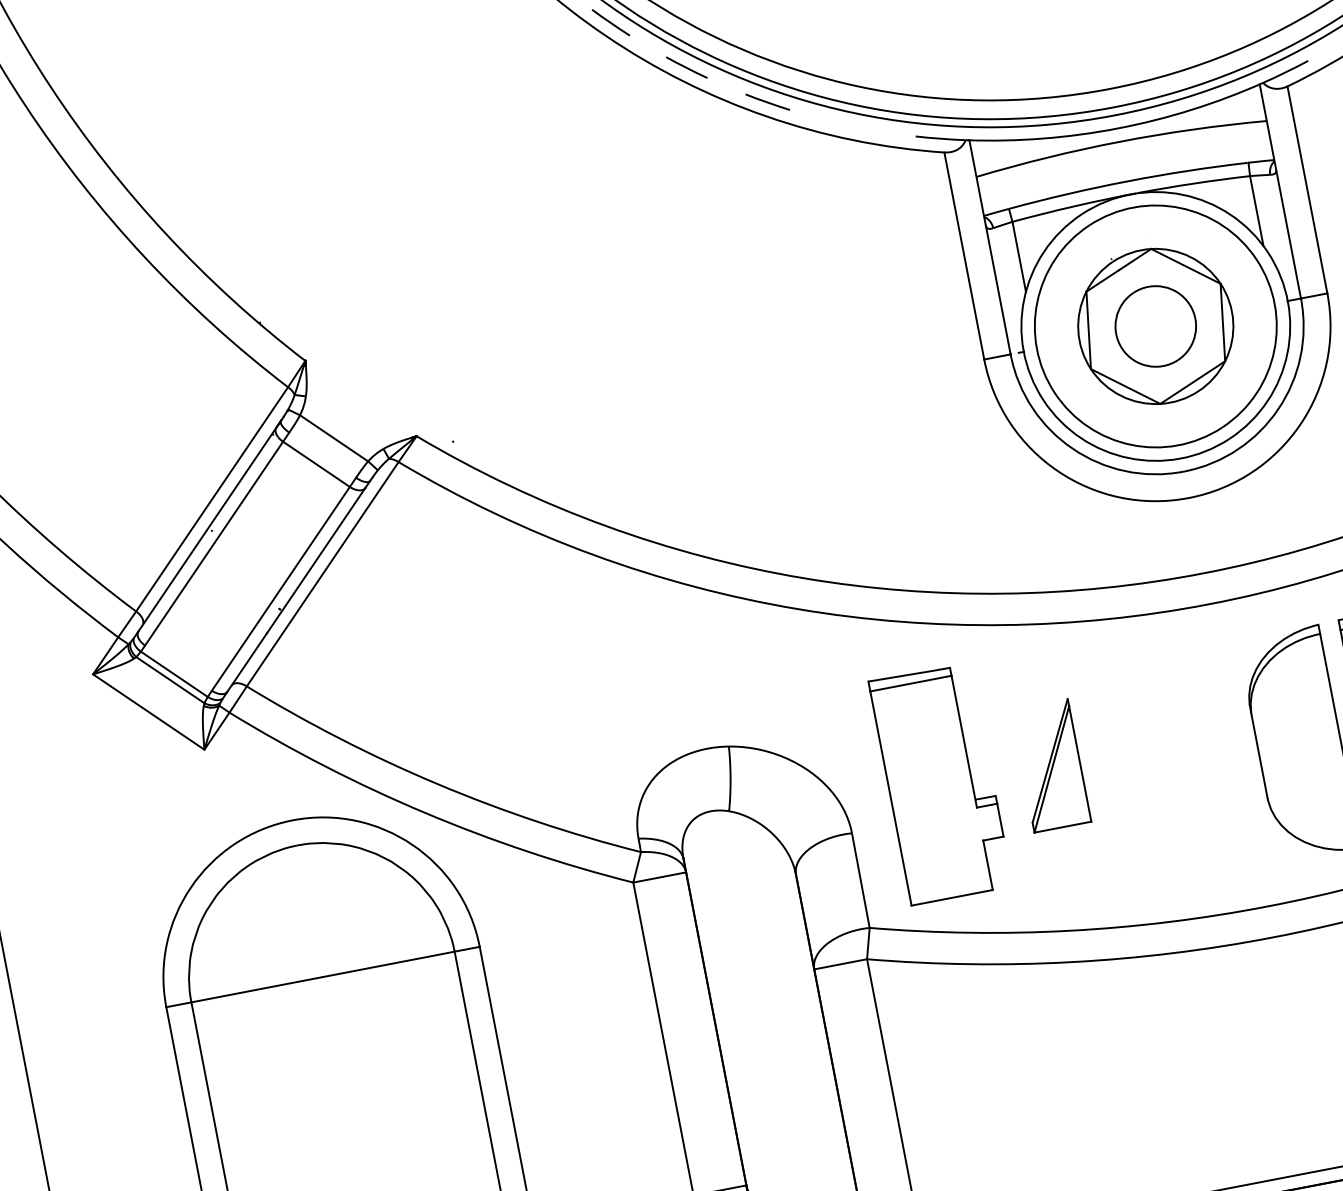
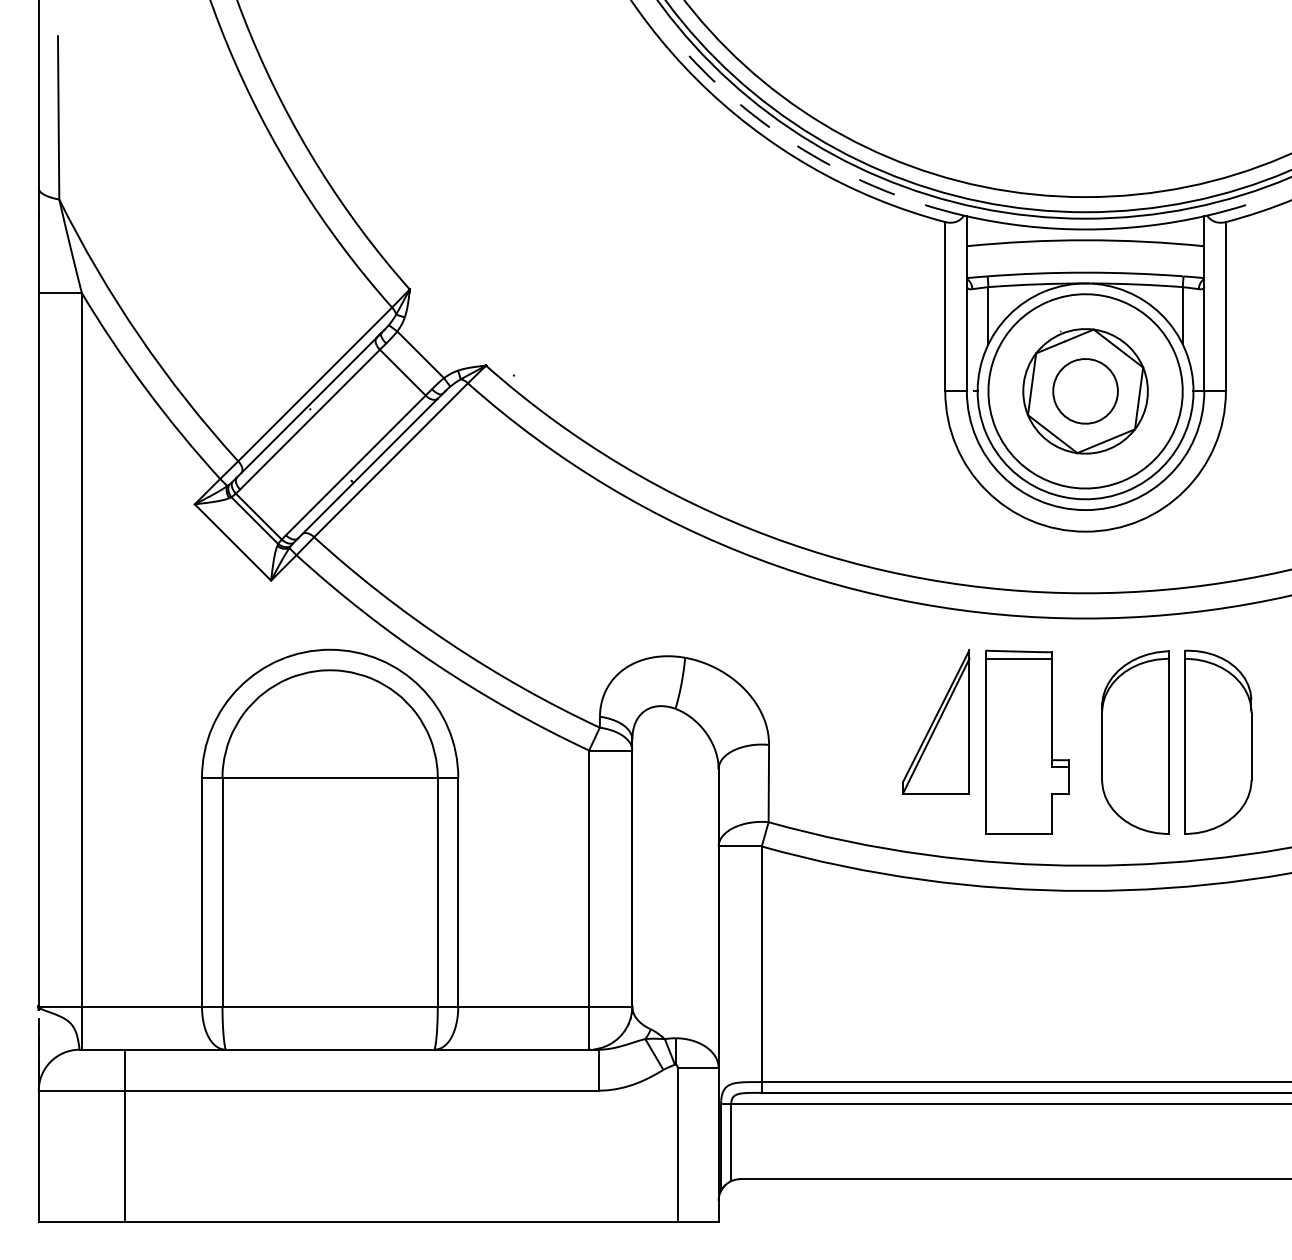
line: (852, 126) -> (876, 187), added
part: (1051, 765) -> (936, 721), size x1.43
part: (940, 782) -> (1027, 741), moved

